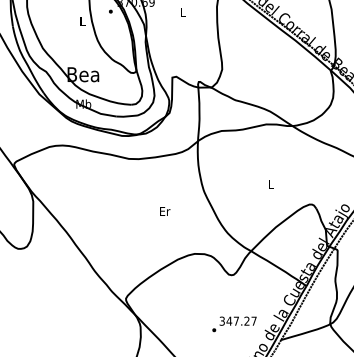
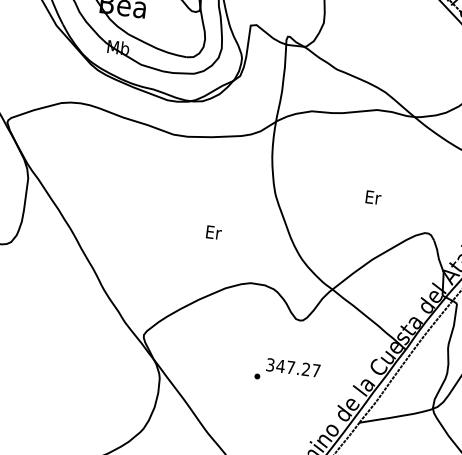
text: (271, 184) -> (373, 197), L -> Er
text: (165, 211) -> (214, 232), moved
text: (234, 324) -> (287, 371), moved

